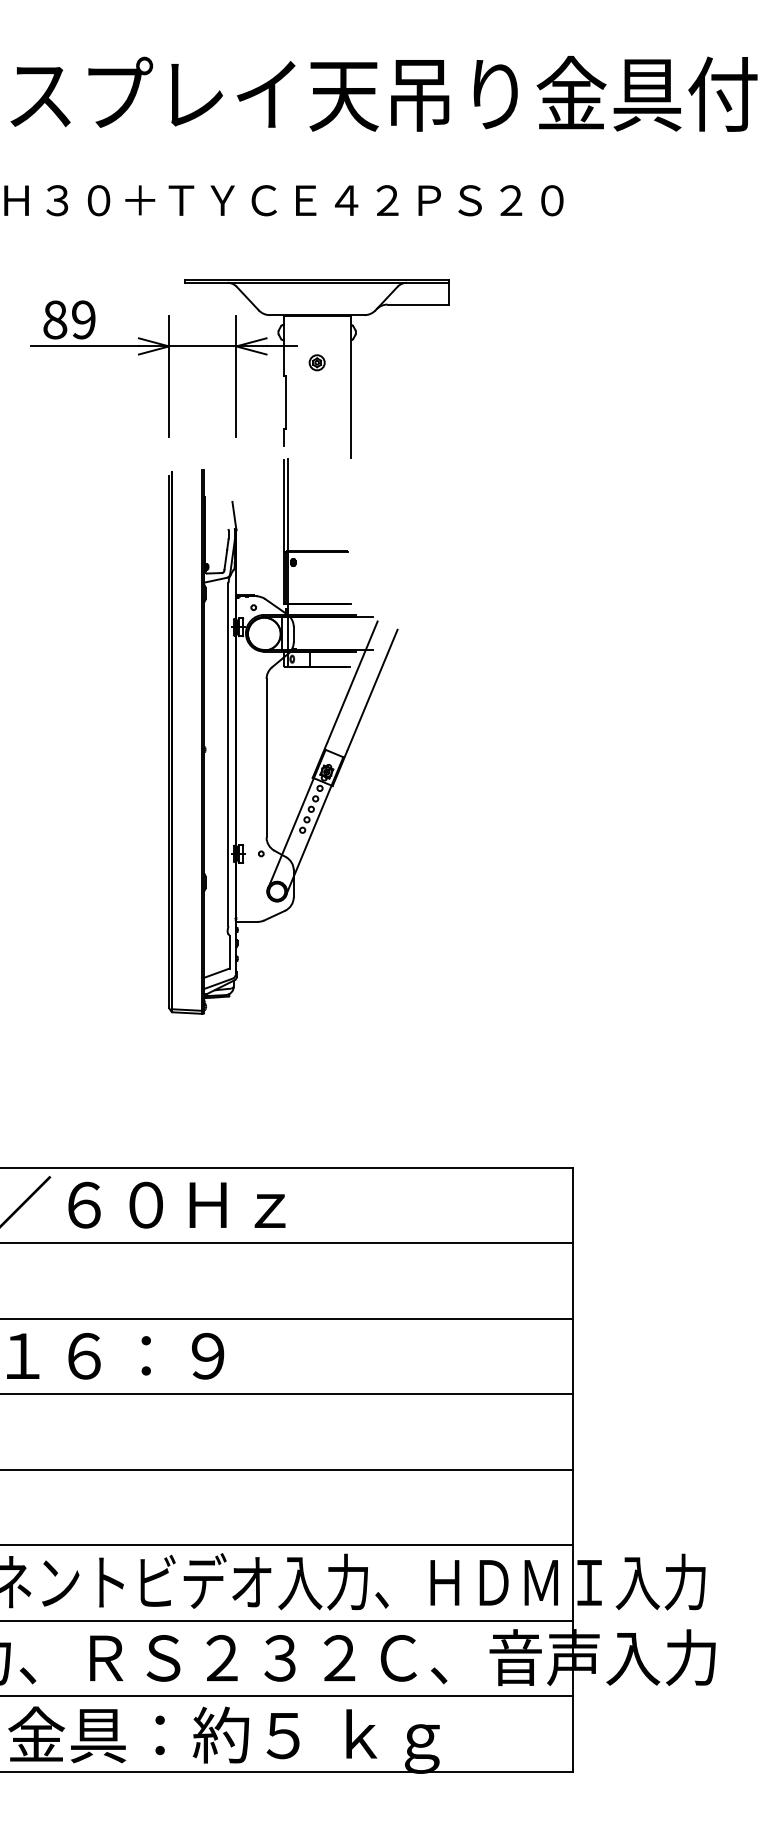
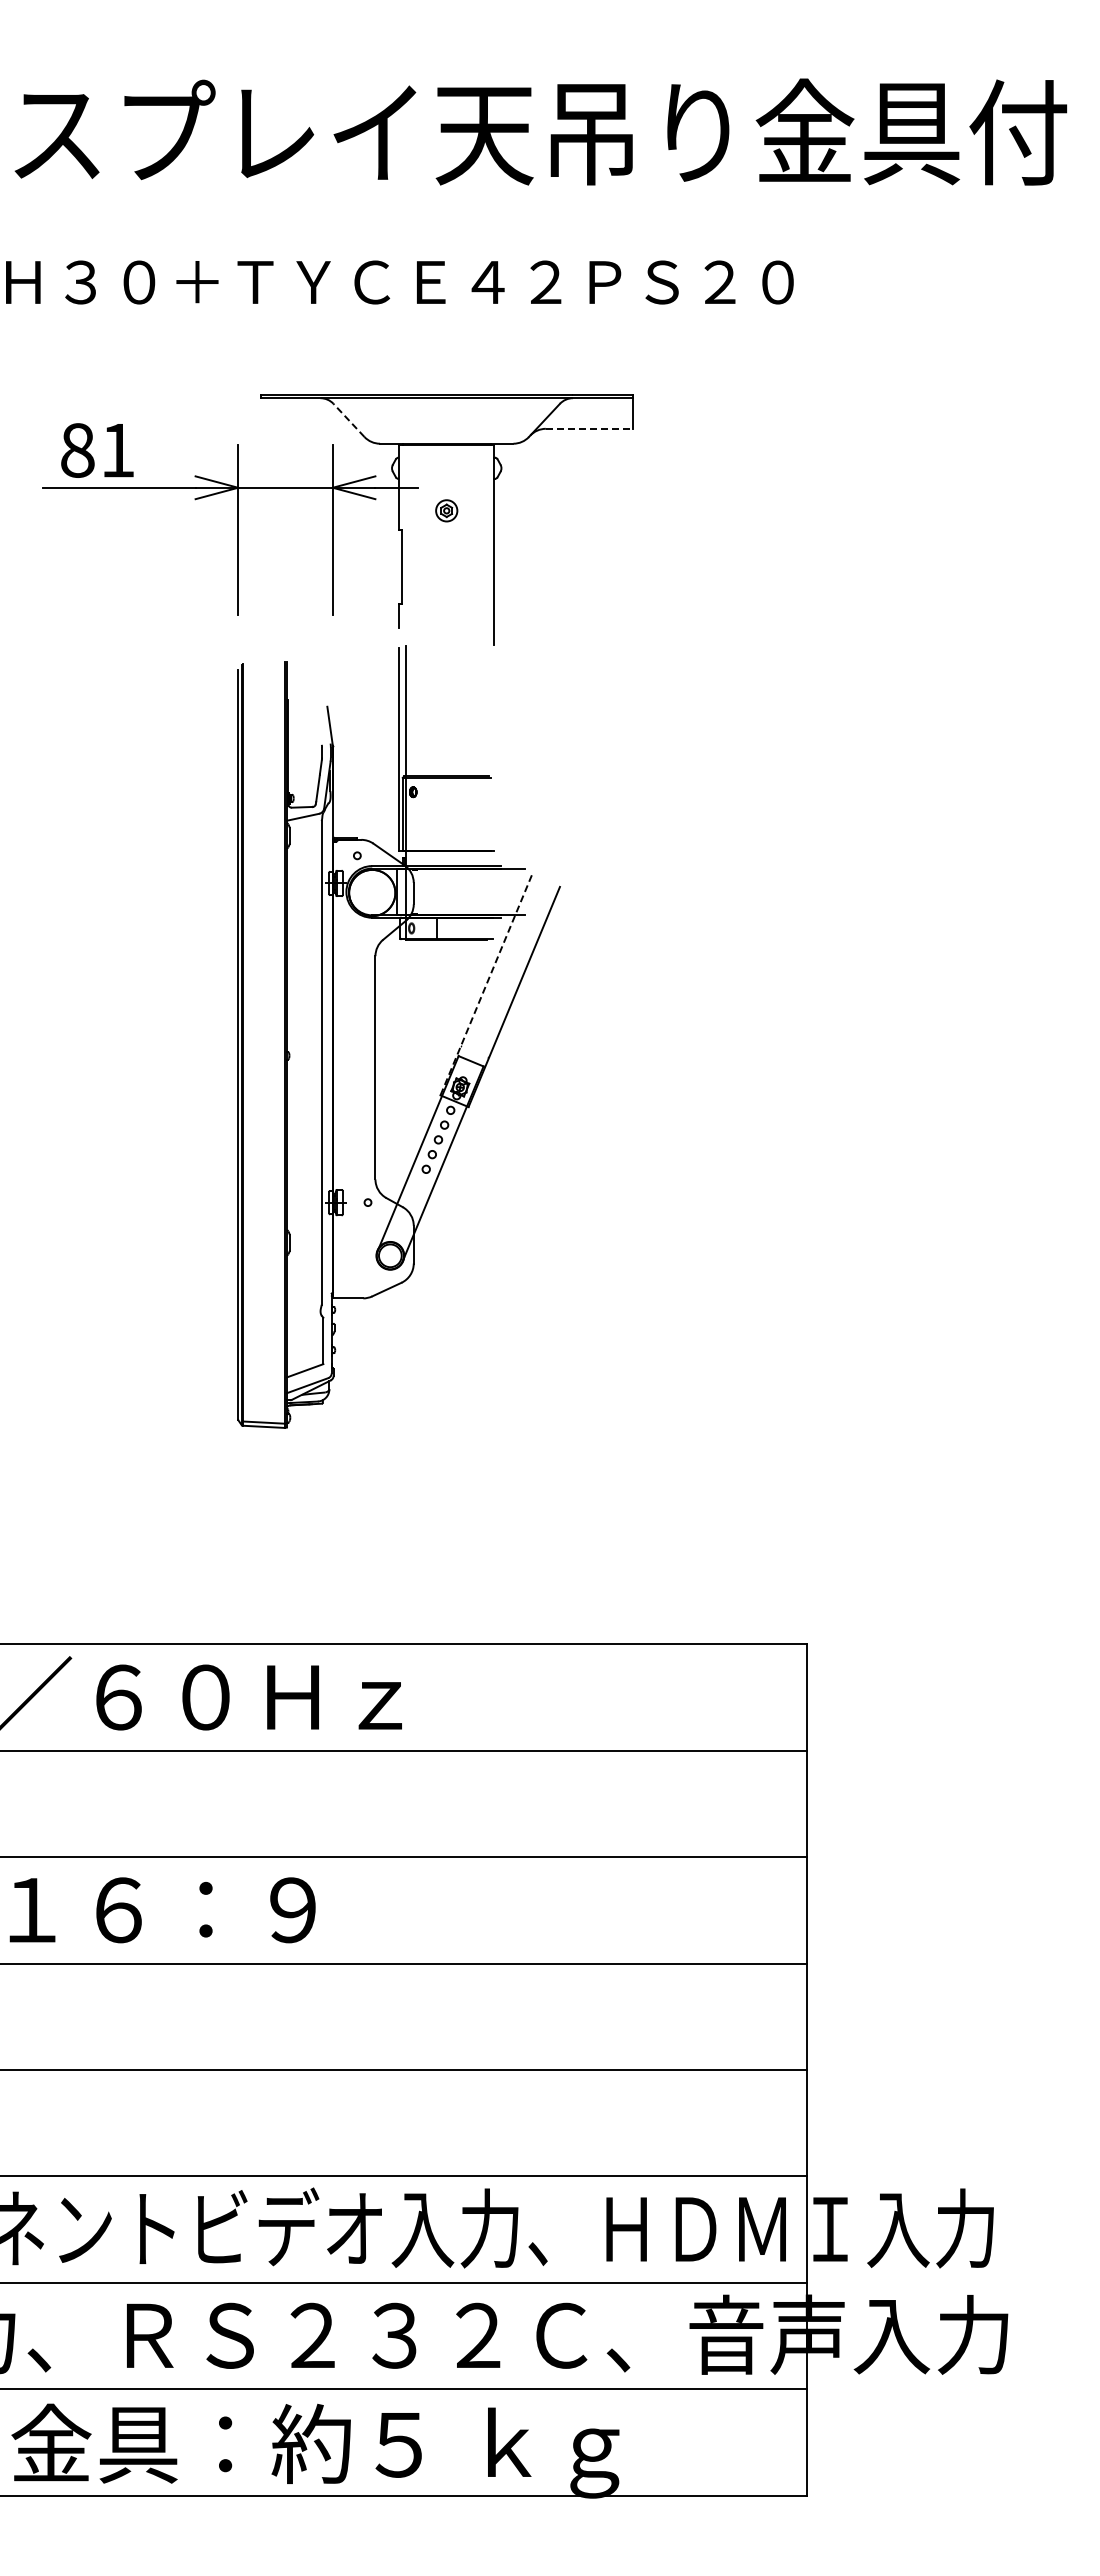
line: (248, 298) -> (349, 420), solid -> dashed
line: (418, 304) -> (589, 428), solid -> dashed
text: (83, 319) -> (117, 450), 89 -> 81
line: (344, 699) -> (485, 985), solid -> dashed

